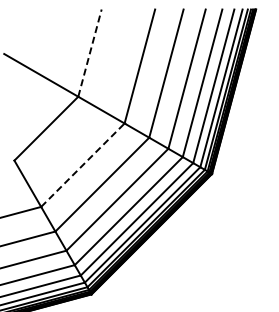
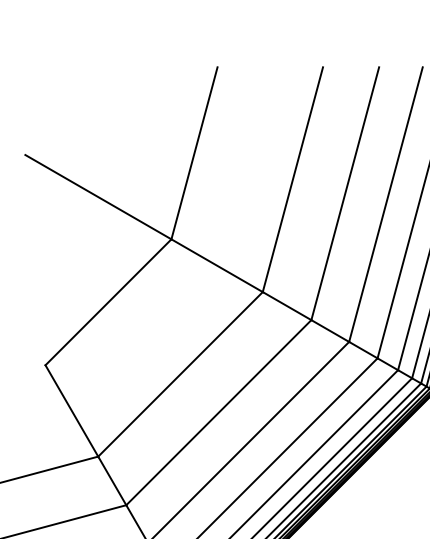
line: (90, 52) -> (195, 152), dashed -> solid
line: (82, 165) -> (179, 374), dashed -> solid

